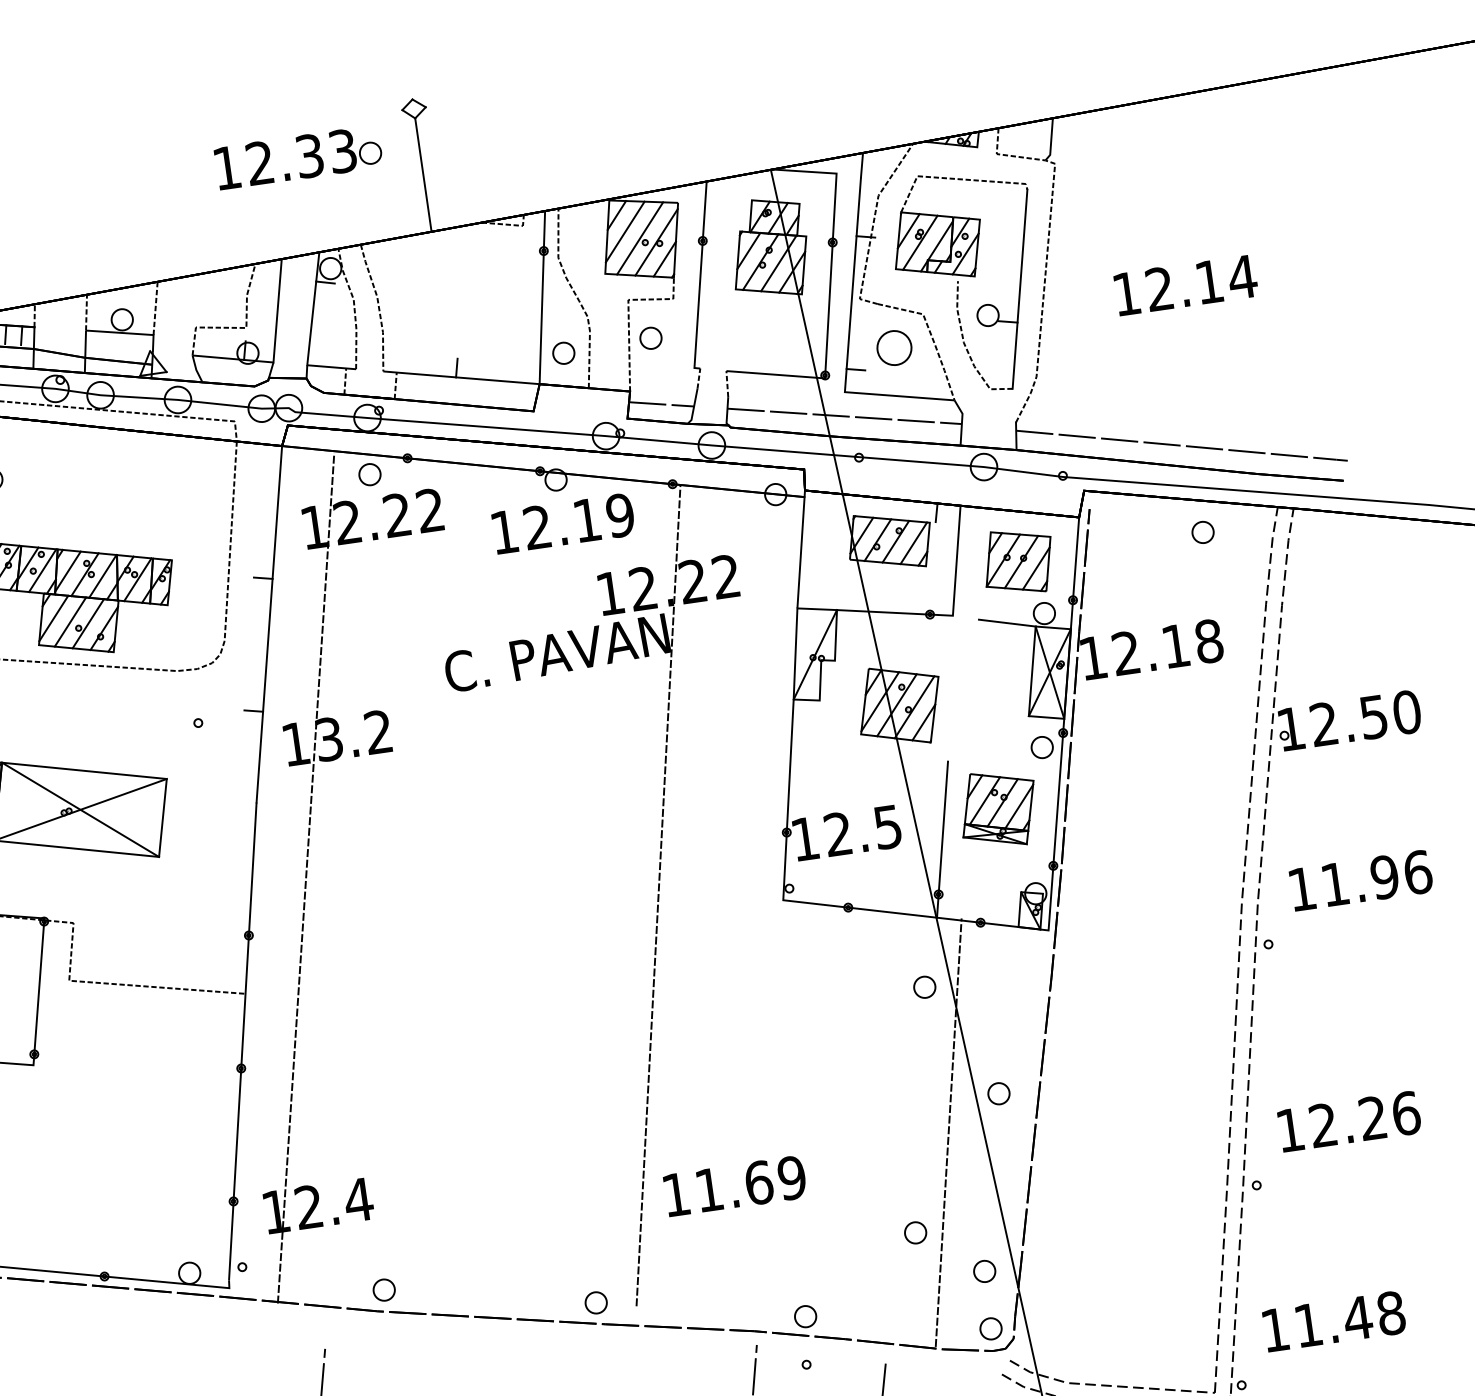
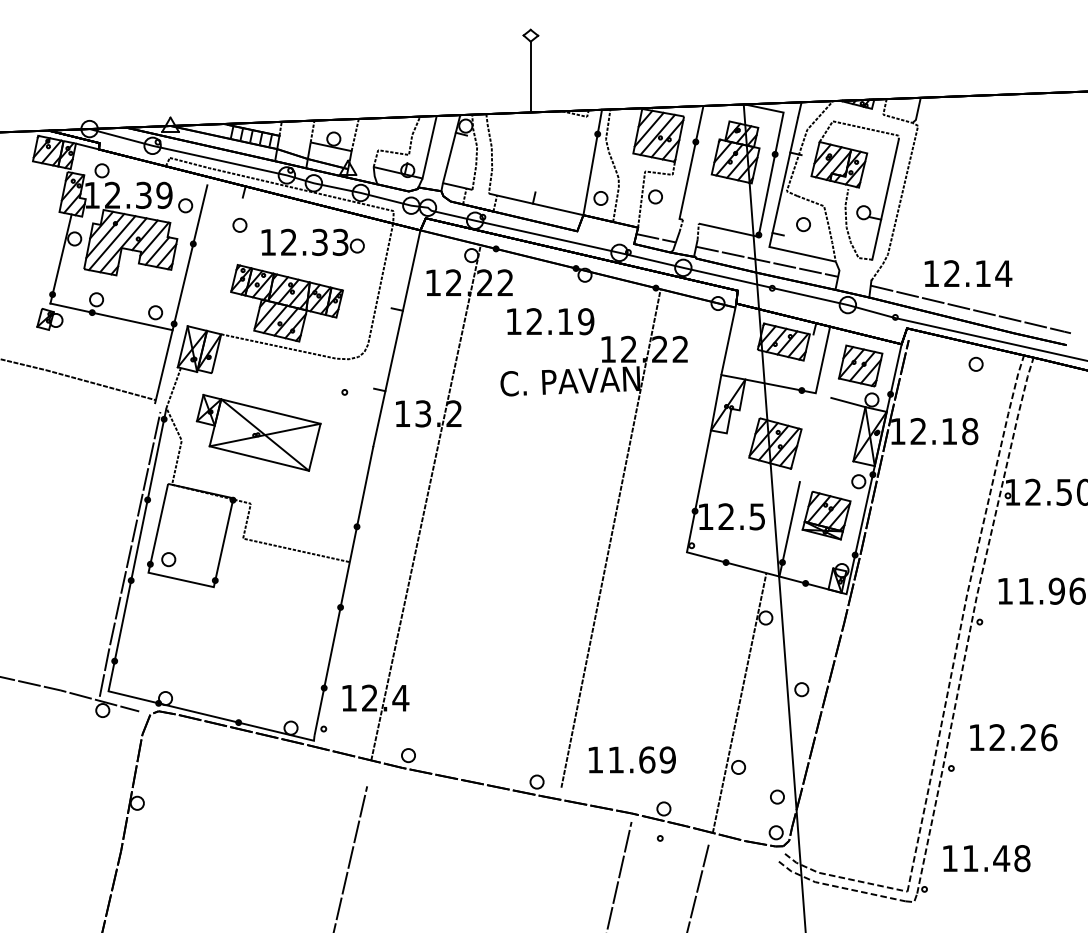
part: (297, 156) -> (312, 241), moved
text: (1186, 284) -> (968, 273), moved
part: (894, 348) -> (803, 224), size x0.62
text: (563, 523) -> (550, 321), moved
line: (305, 877) -> (425, 502), moved
line: (948, 1131) -> (739, 702), moved
text: (733, 1185) -> (631, 759), moved

